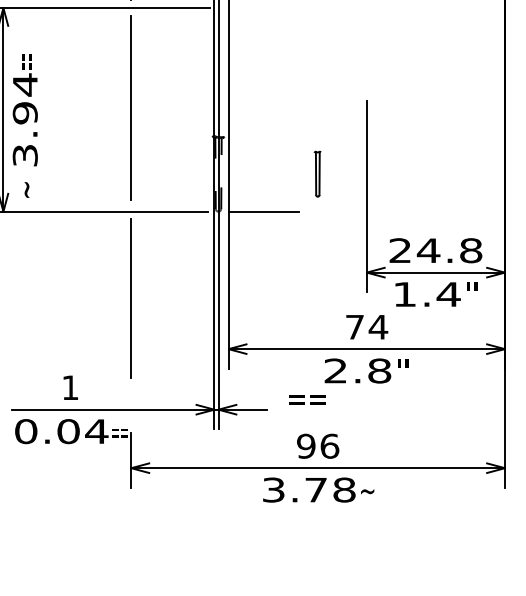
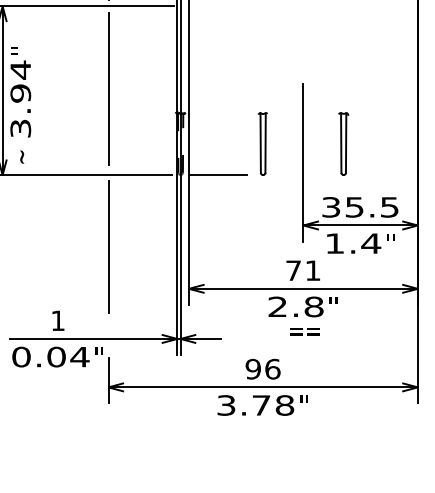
text: (22, 61) -> (18, 50), == -> "
part: (317, 173) -> (262, 143), size x1.67
part: (415, 173) -> (343, 143), added
text: (435, 250) -> (360, 207), 24.8 -> 35.5
text: (378, 326) -> (313, 270), 74 -> 71
text: (306, 399) -> (304, 331), moved
text: (120, 428) -> (99, 354), == -> "
text: (366, 485) -> (303, 401), ~ -> "

